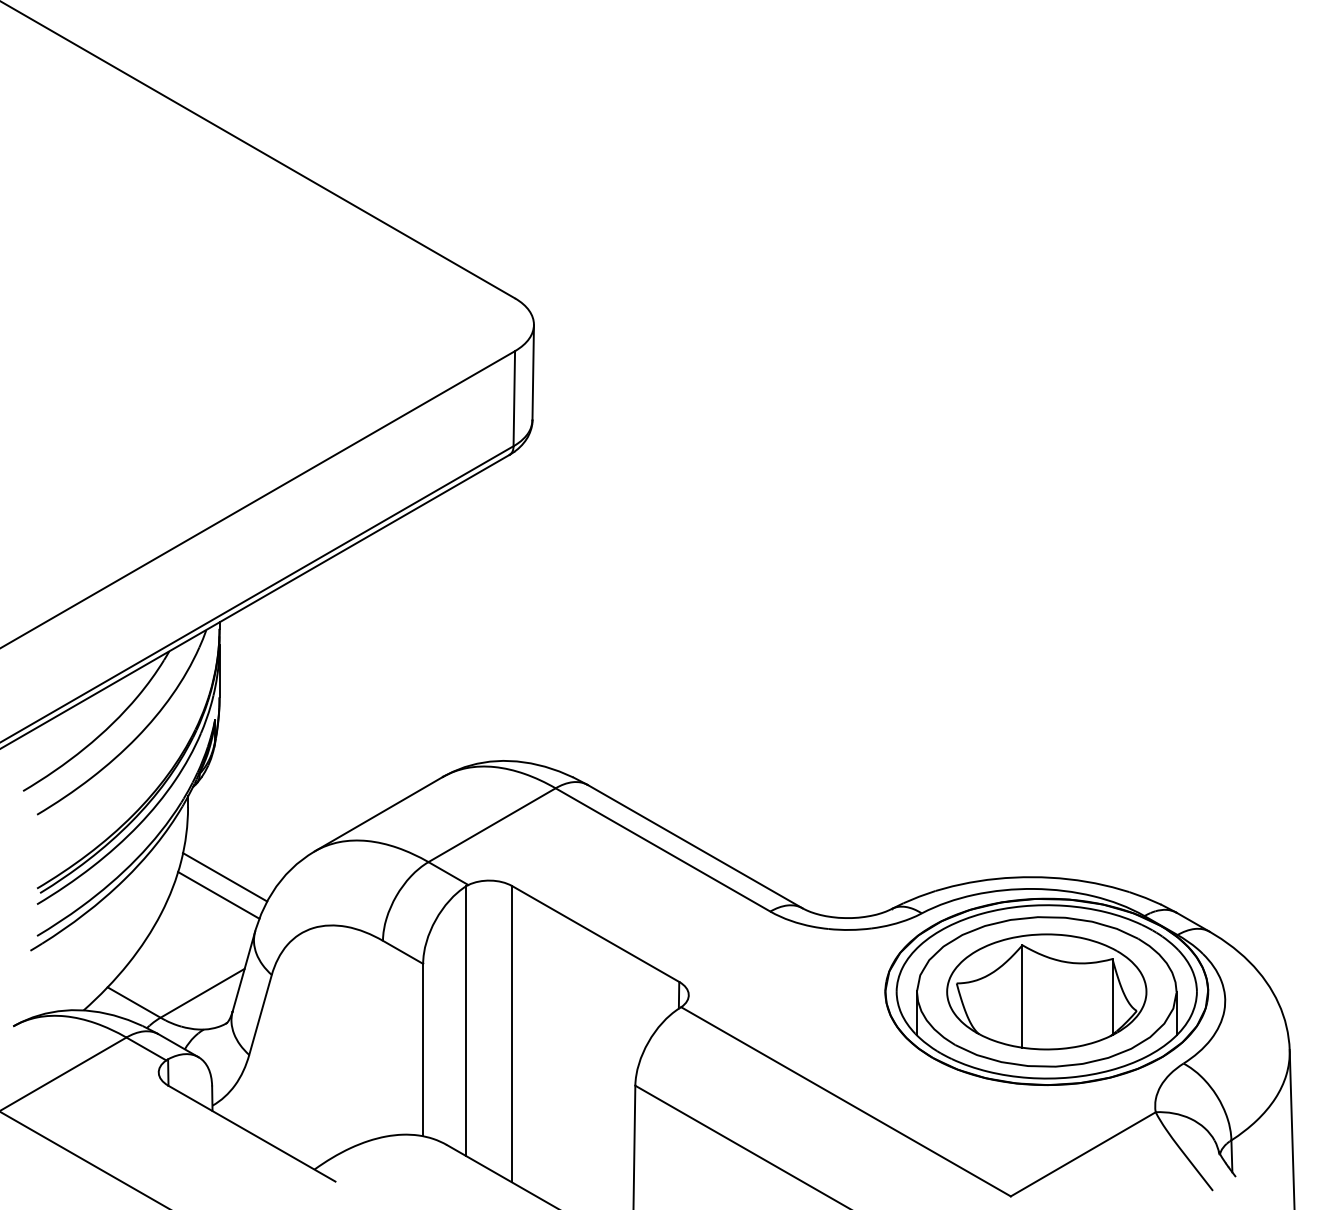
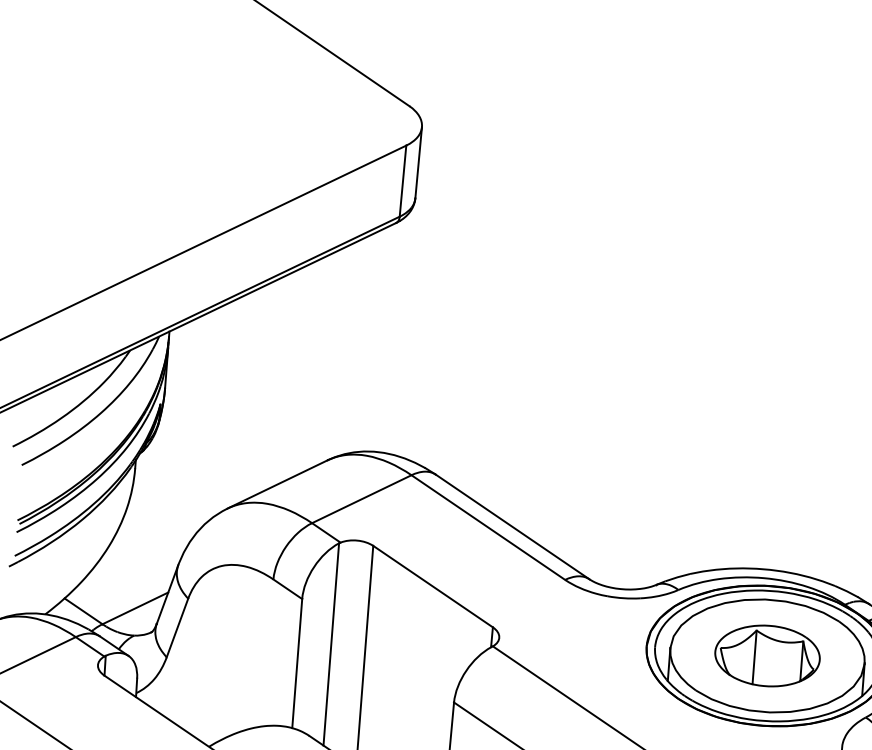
line: (224, 877) -> (158, 522), removed
line: (218, 894) -> (152, 535), removed
part: (1046, 991) -> (767, 655), size x0.7

